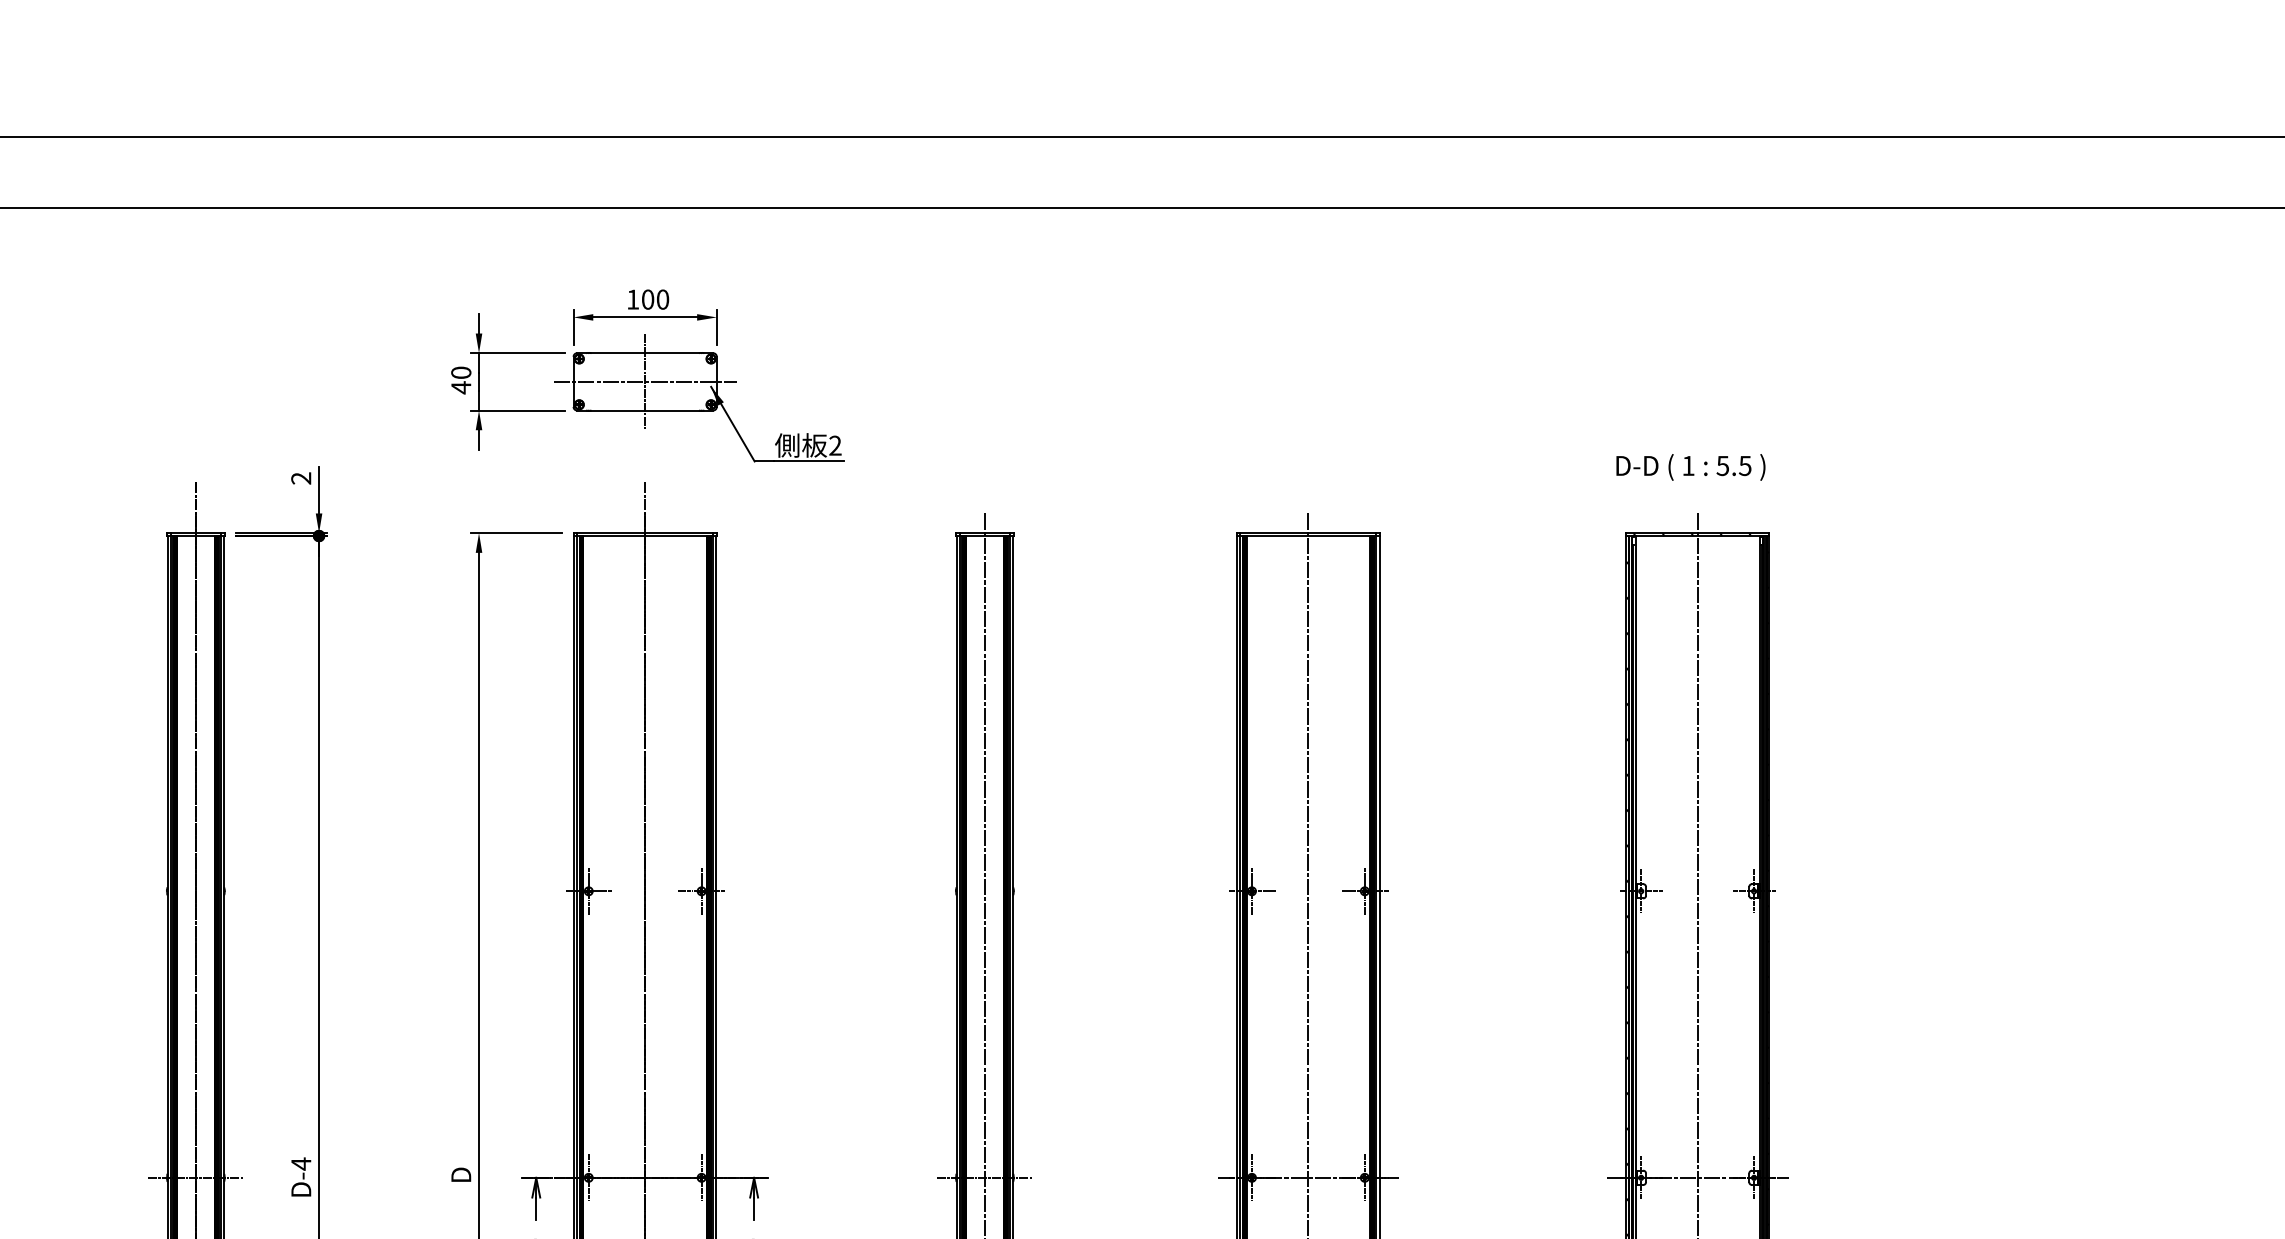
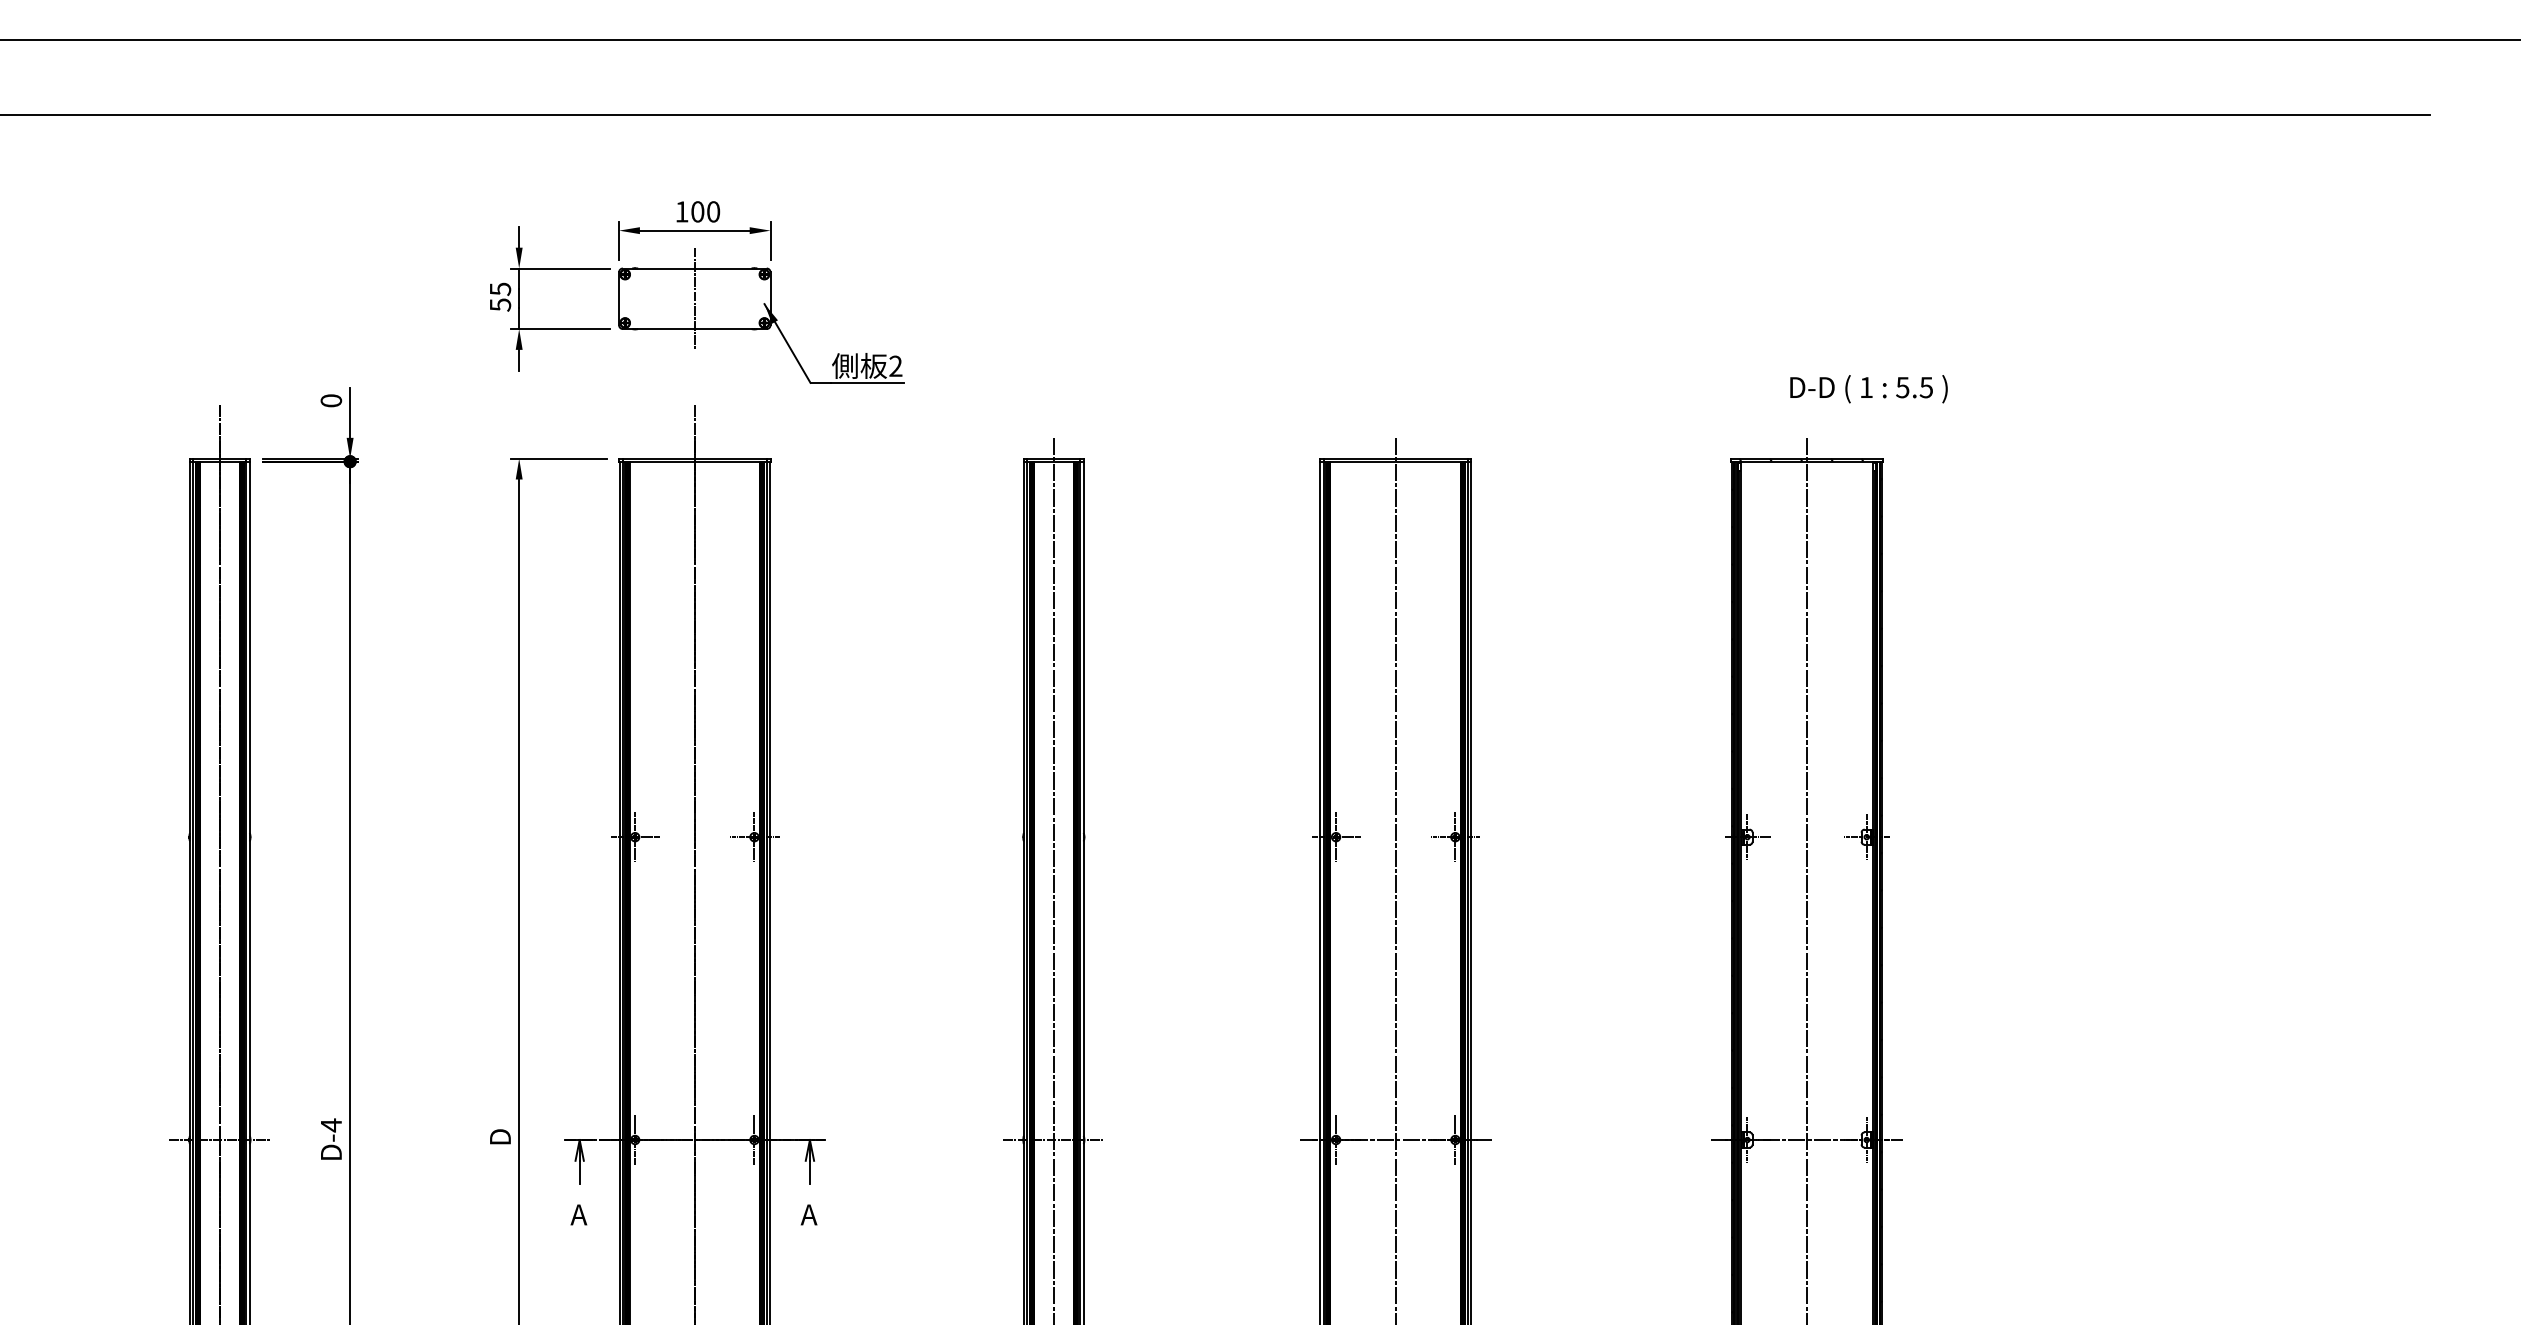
text: (461, 380) -> (500, 297), 40 -> 55
line: (644, 381) -> (694, 298), removed
text: (1690, 467) -> (1868, 389), moved
text: (301, 478) -> (331, 400), 2 -> 0

